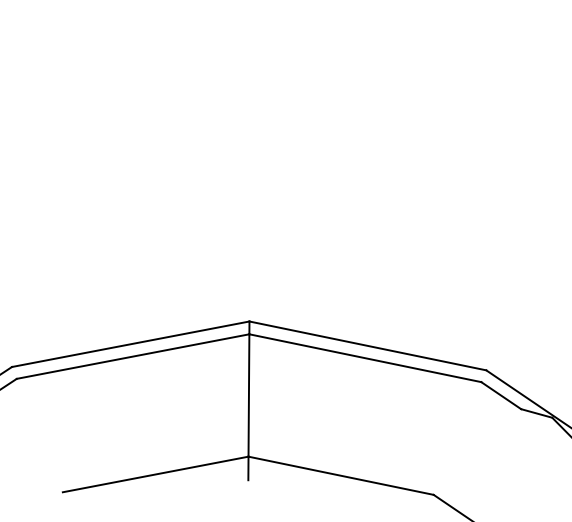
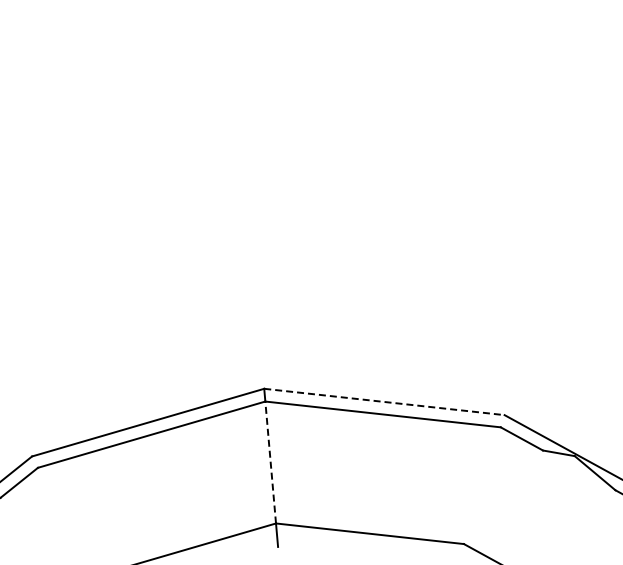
line: (367, 345) -> (384, 401), solid -> dashed
line: (248, 395) -> (270, 462), solid -> dashed

